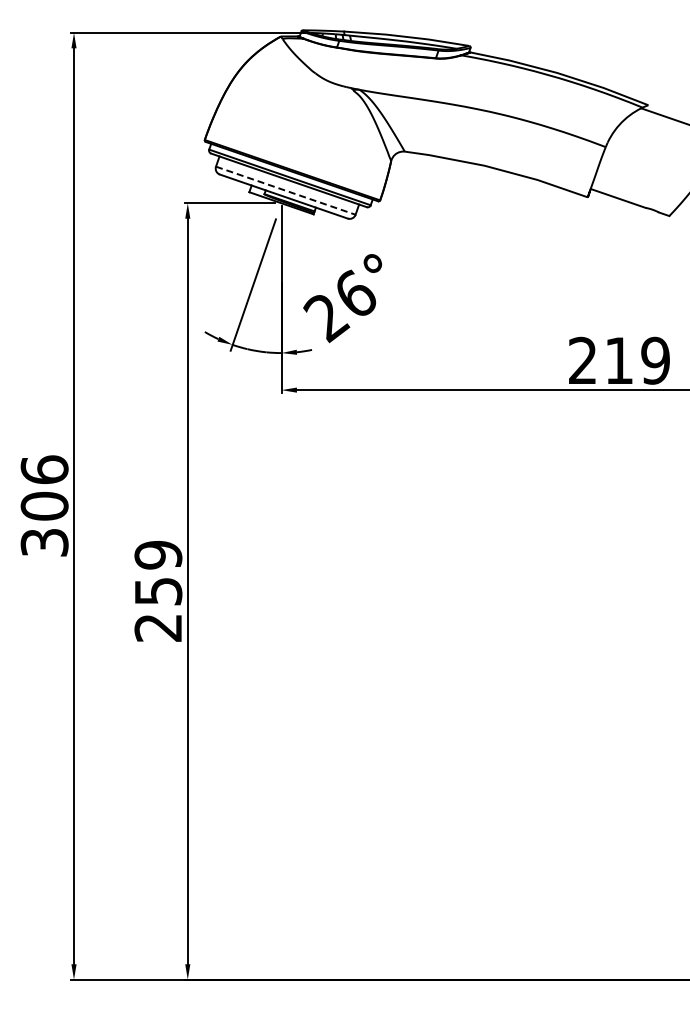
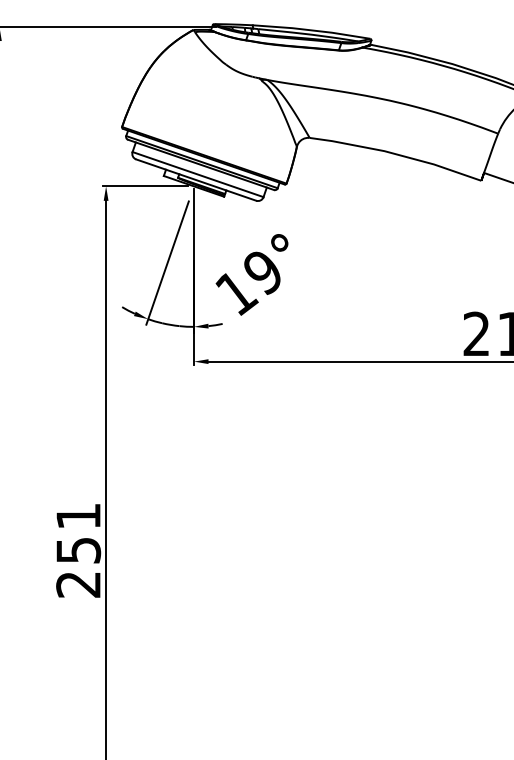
line: (285, 190) -> (197, 174), dashed -> solid
text: (339, 306) -> (248, 283), 26° -> 19°
text: (158, 555) -> (78, 516), 259 -> 251

